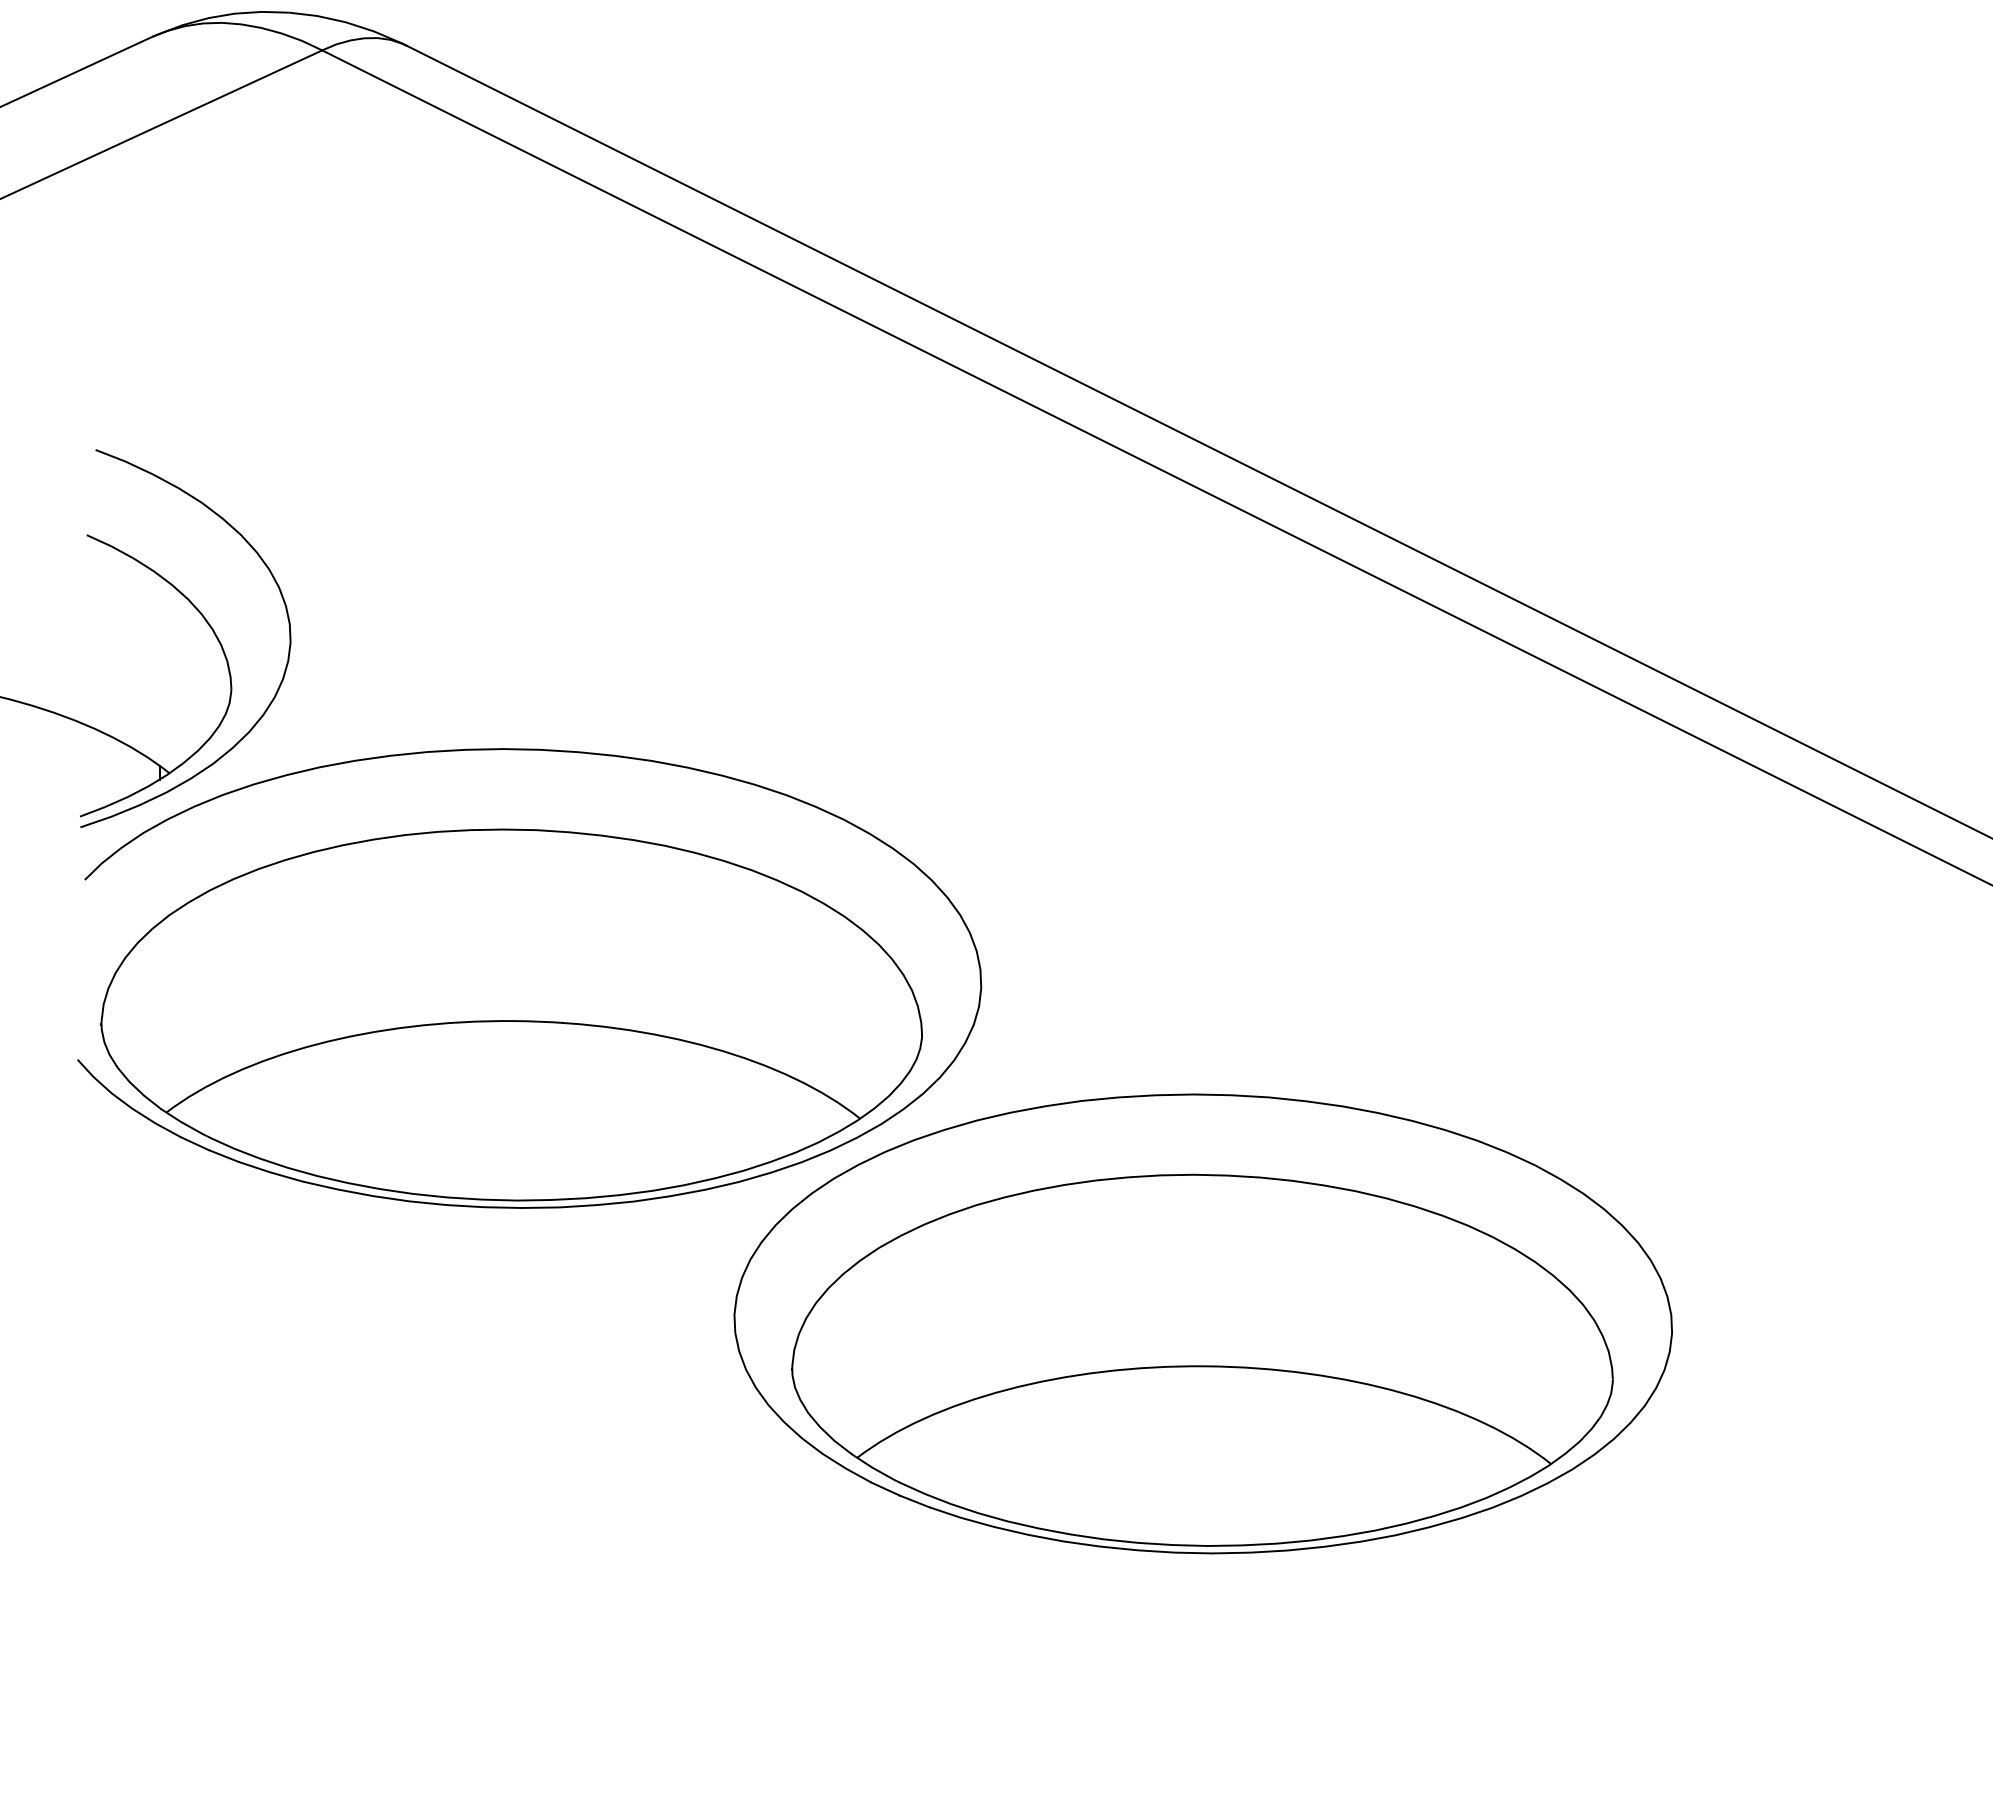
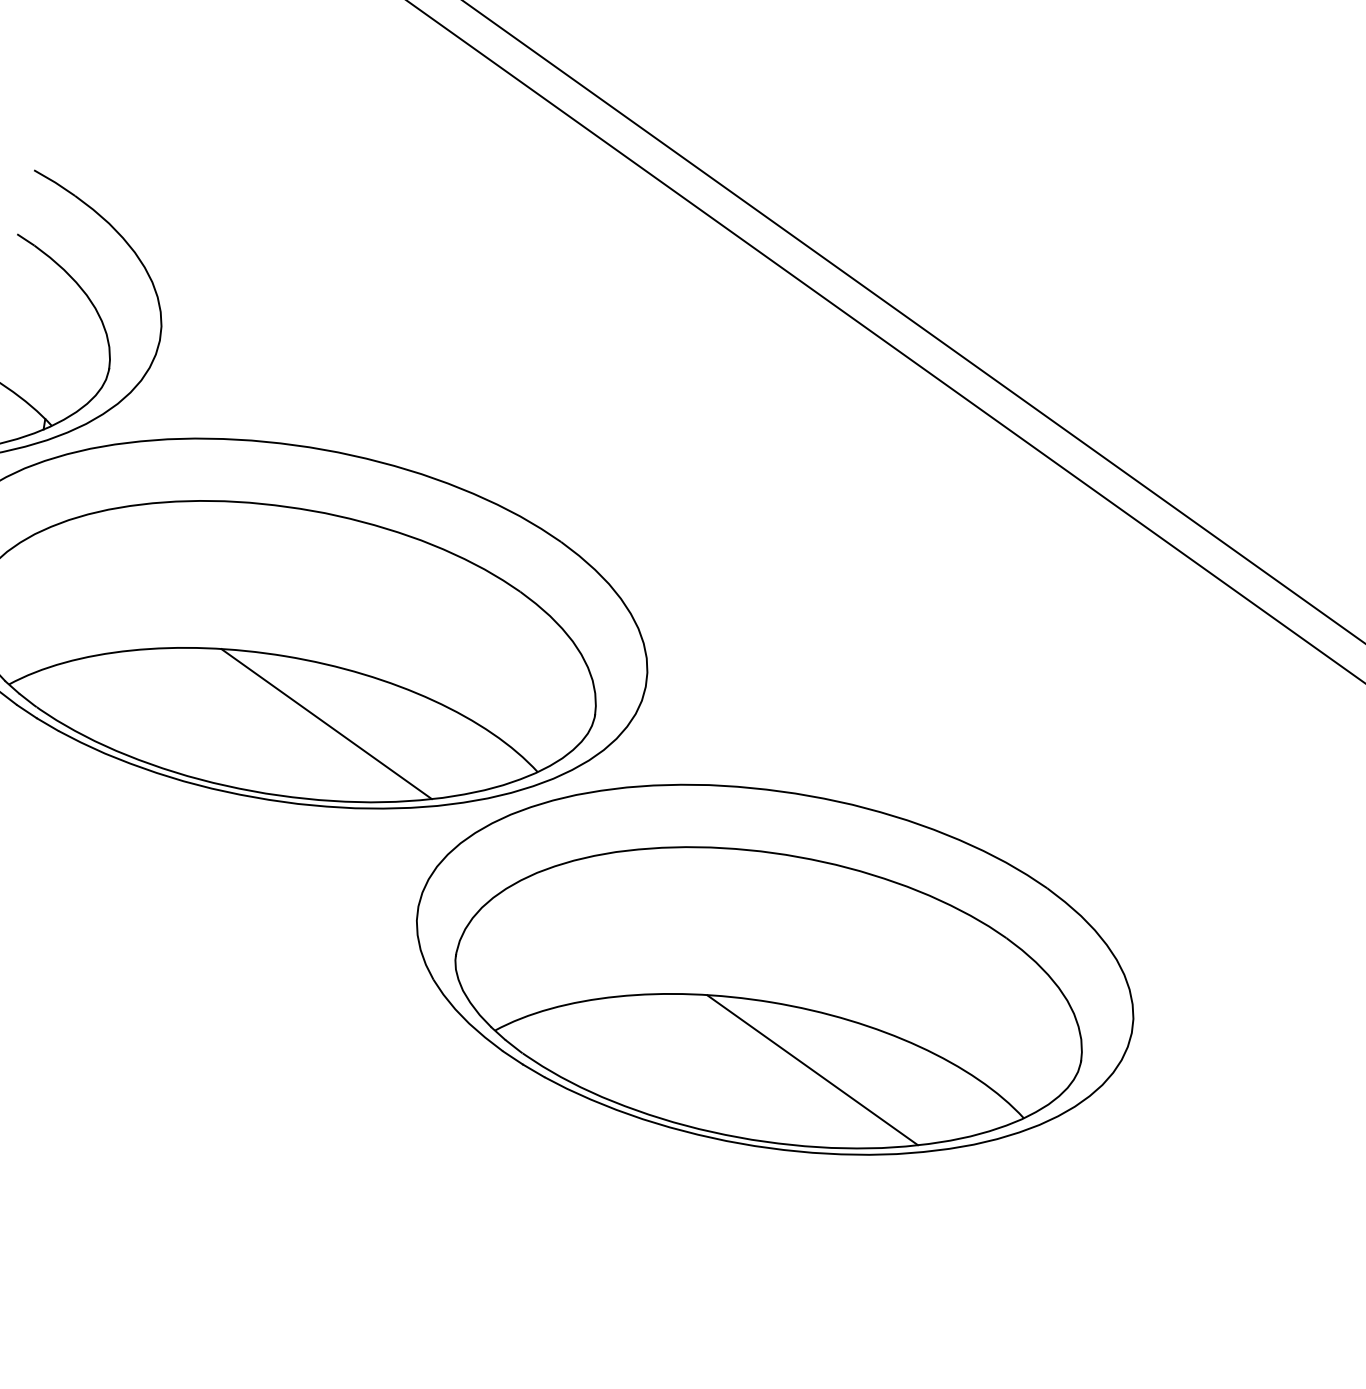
line: (580, 1099) -> (326, 724), added
line: (1271, 1444) -> (812, 1069), added

